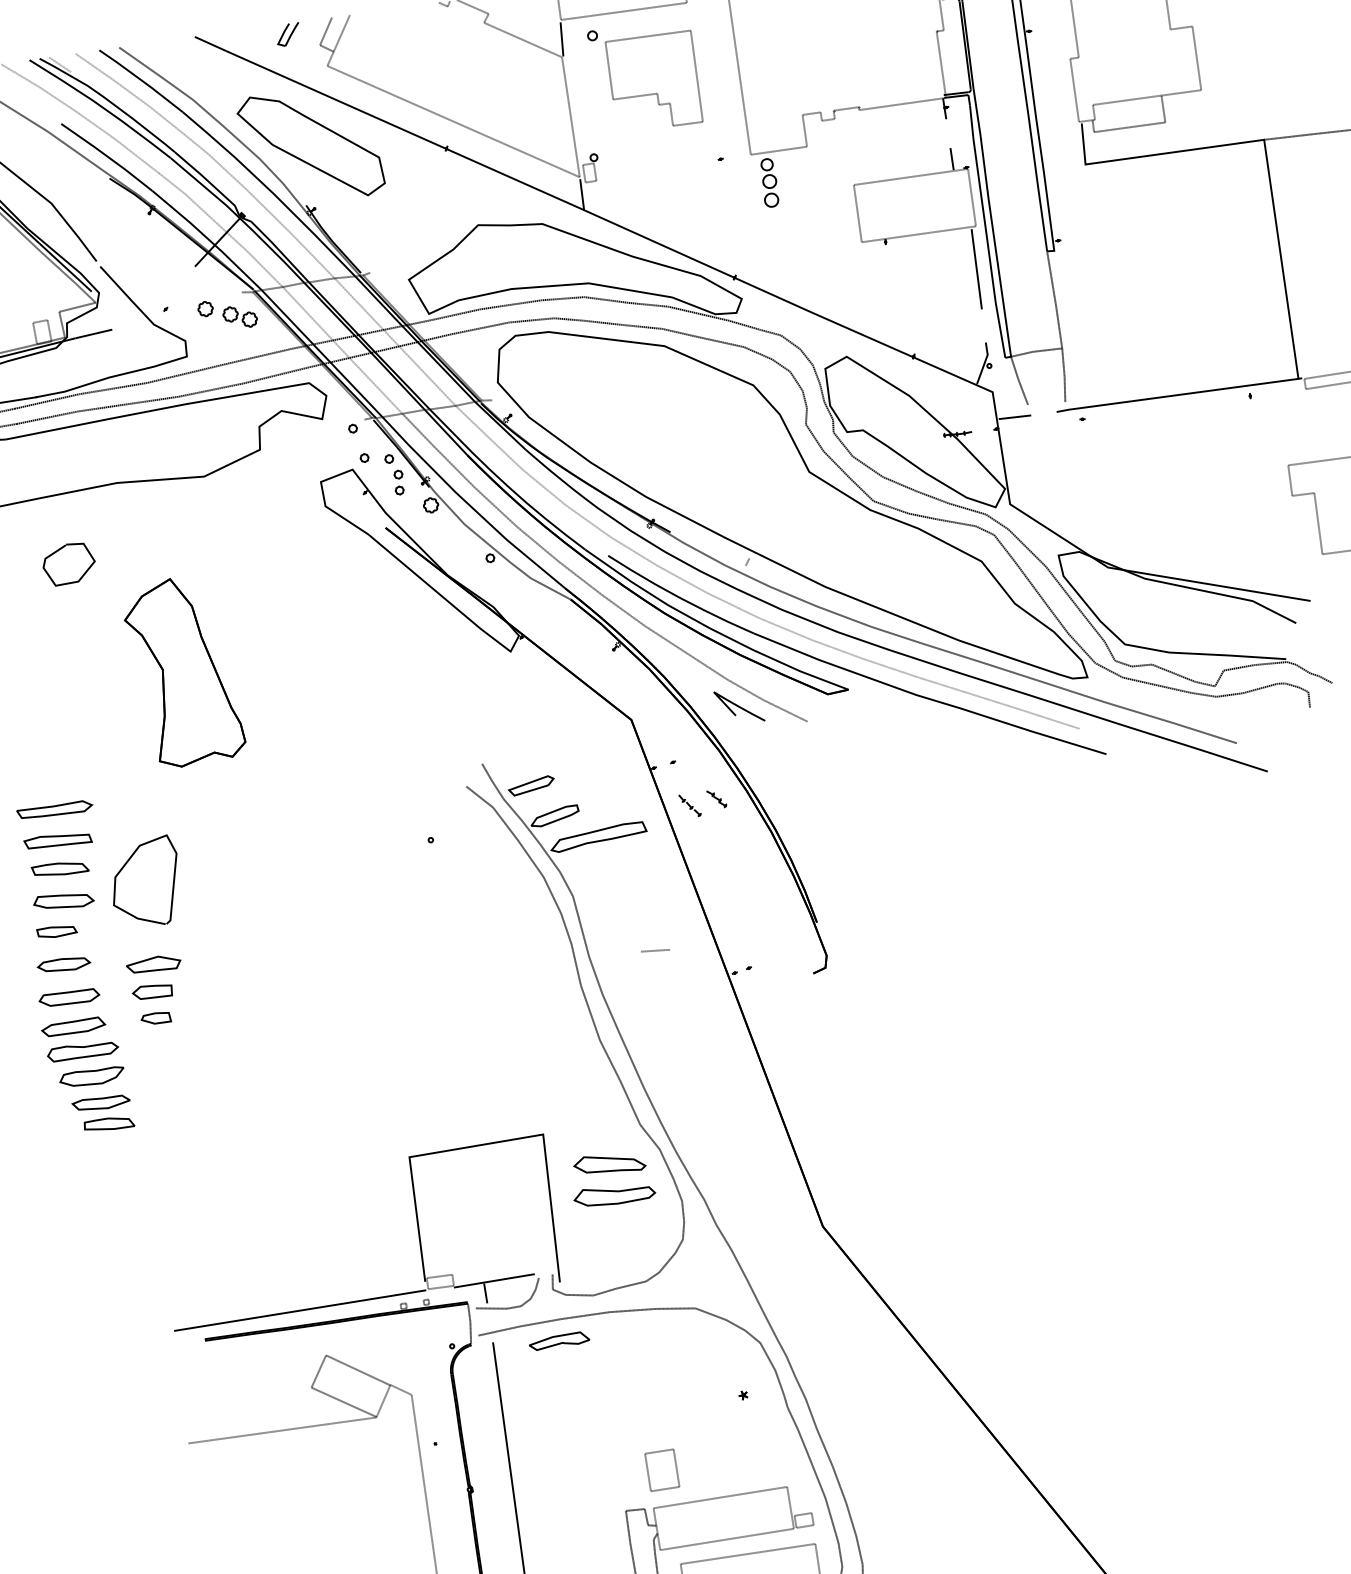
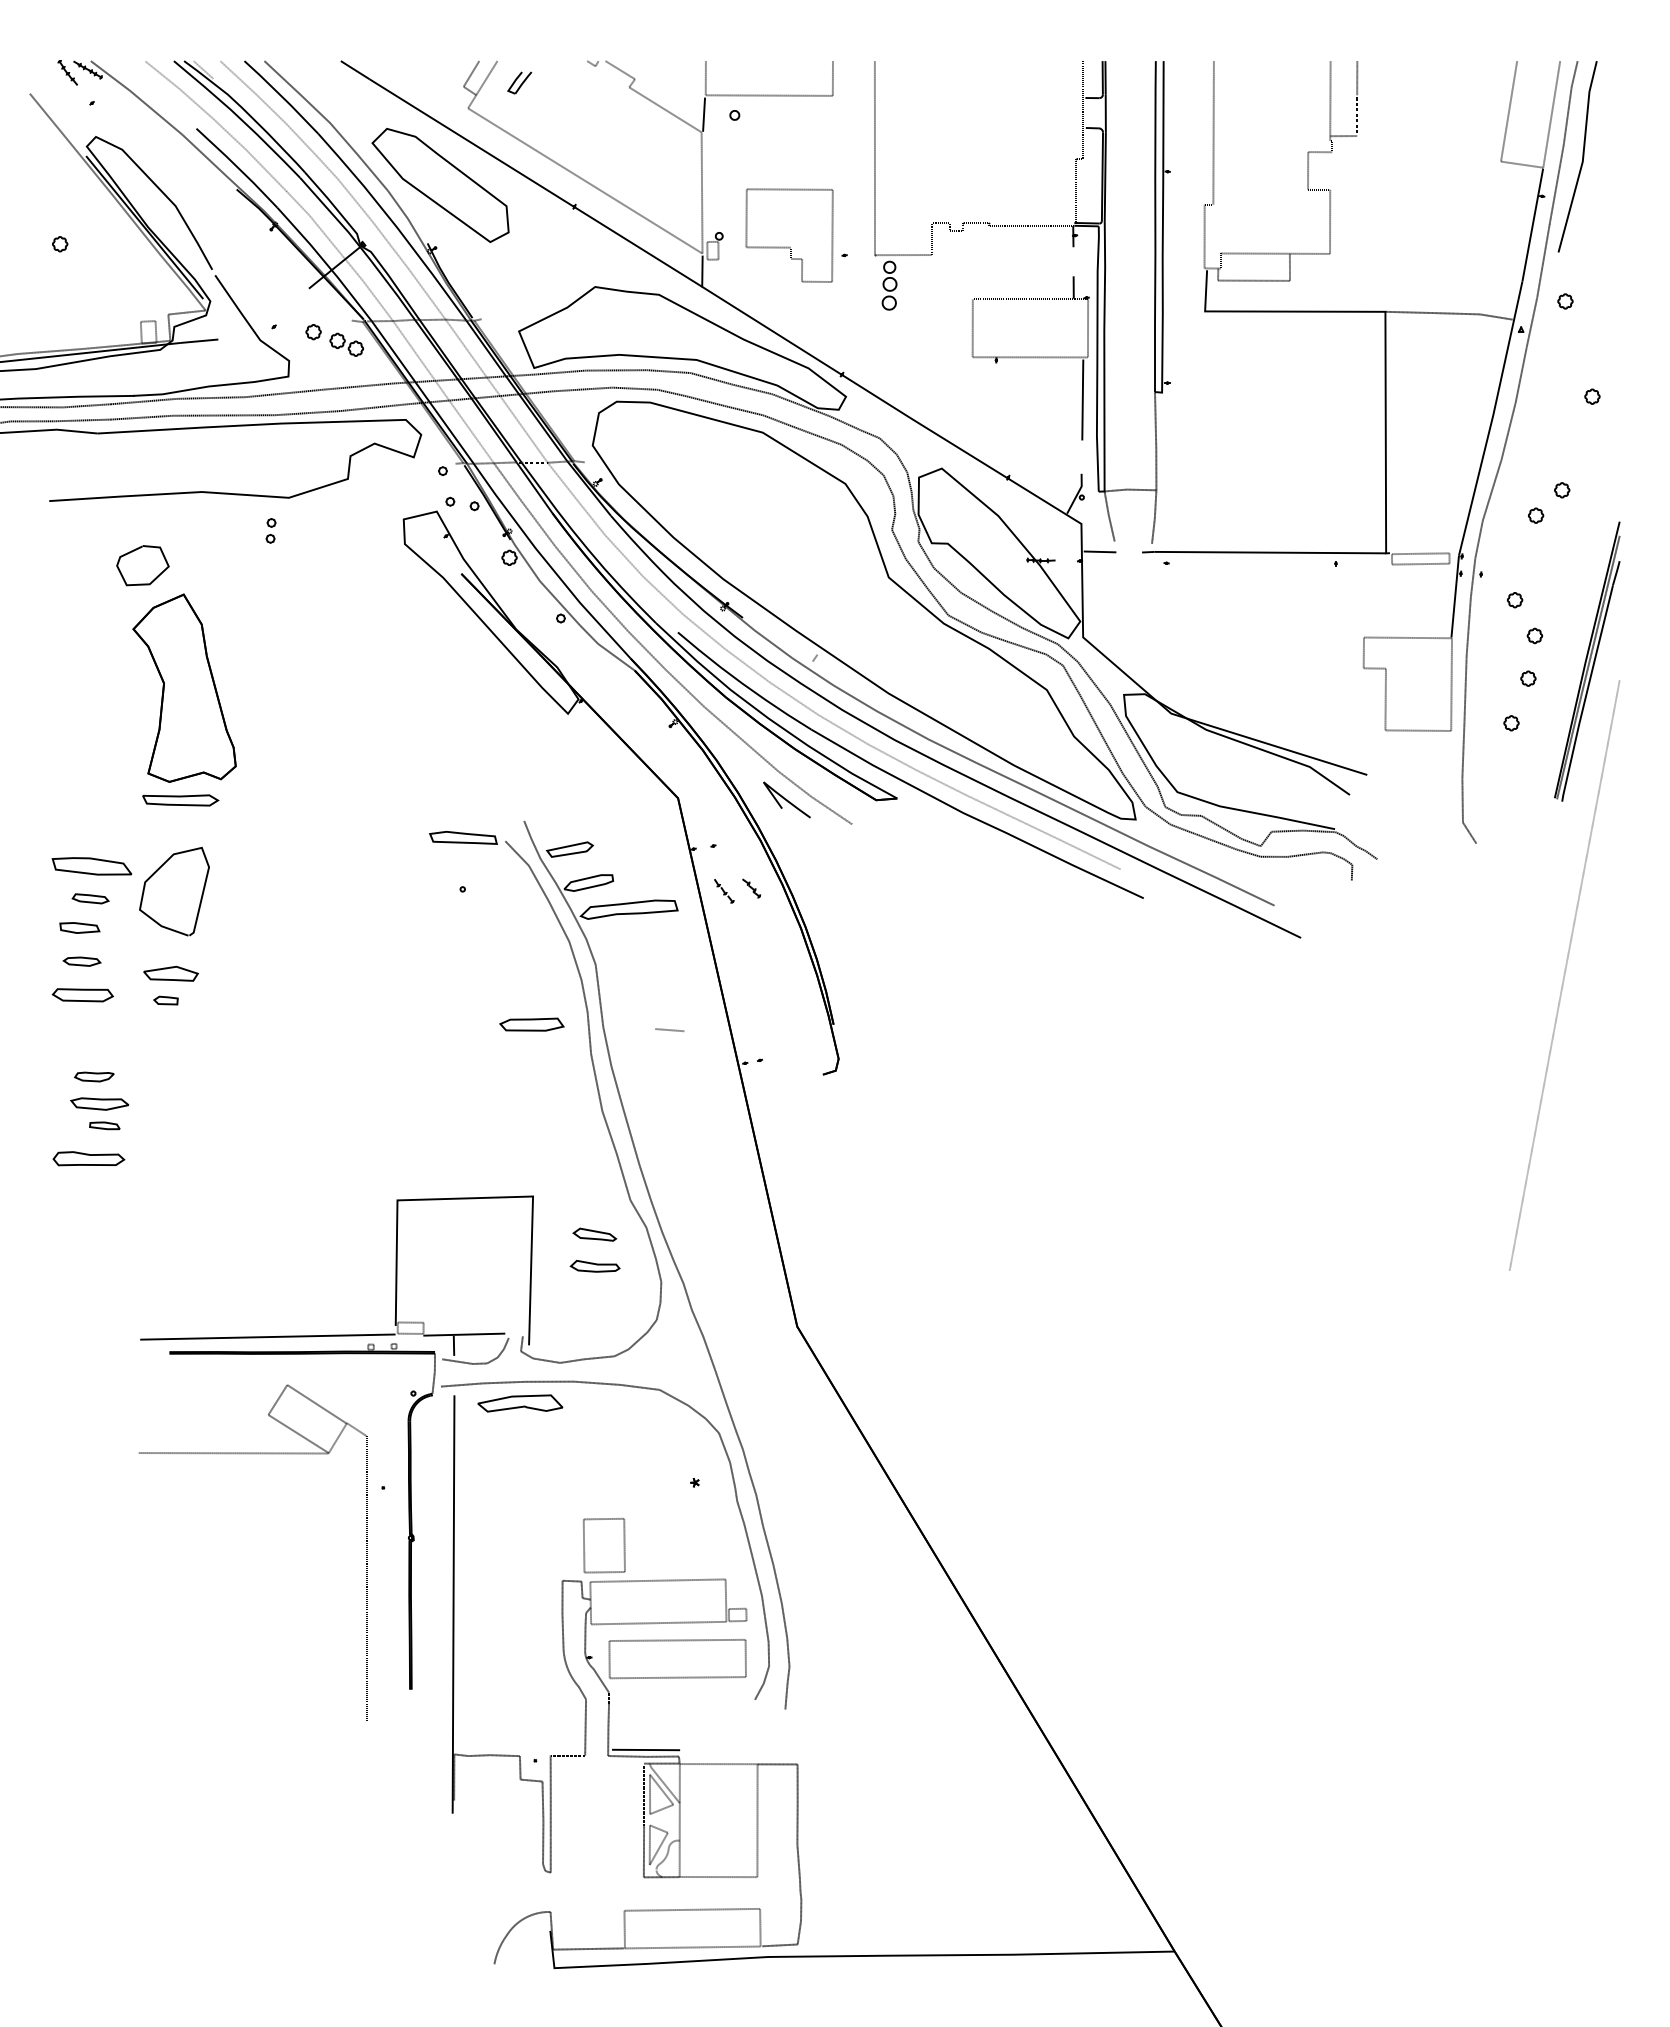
part: (288, 34) -> (519, 82), moved
part: (655, 92) -> (789, 246), moved
part: (398, 482) -> (270, 530), moved
part: (183, 671) -> (184, 687), moved
part: (54, 810) -> (180, 800), moved
part: (57, 840) -> (463, 837), moved
part: (60, 869) -> (91, 866), size x1.4
part: (63, 900) -> (90, 898), size x0.6
part: (63, 964) -> (81, 961), size x0.7
part: (151, 991) -> (165, 1000), size x0.6
part: (155, 1018) -> (165, 1027), removed
part: (73, 1026) -> (531, 1024), moved
part: (82, 1050) -> (88, 1158), moved
part: (92, 1076) -> (94, 1076), size x0.6
part: (108, 1123) -> (104, 1125), size x0.6
part: (609, 1163) -> (594, 1234), size x0.6
part: (613, 1195) -> (594, 1266), size x0.6
part: (558, 1340) -> (519, 1402), size x1.4
part: (661, 1470) -> (603, 1545), size x1.4

